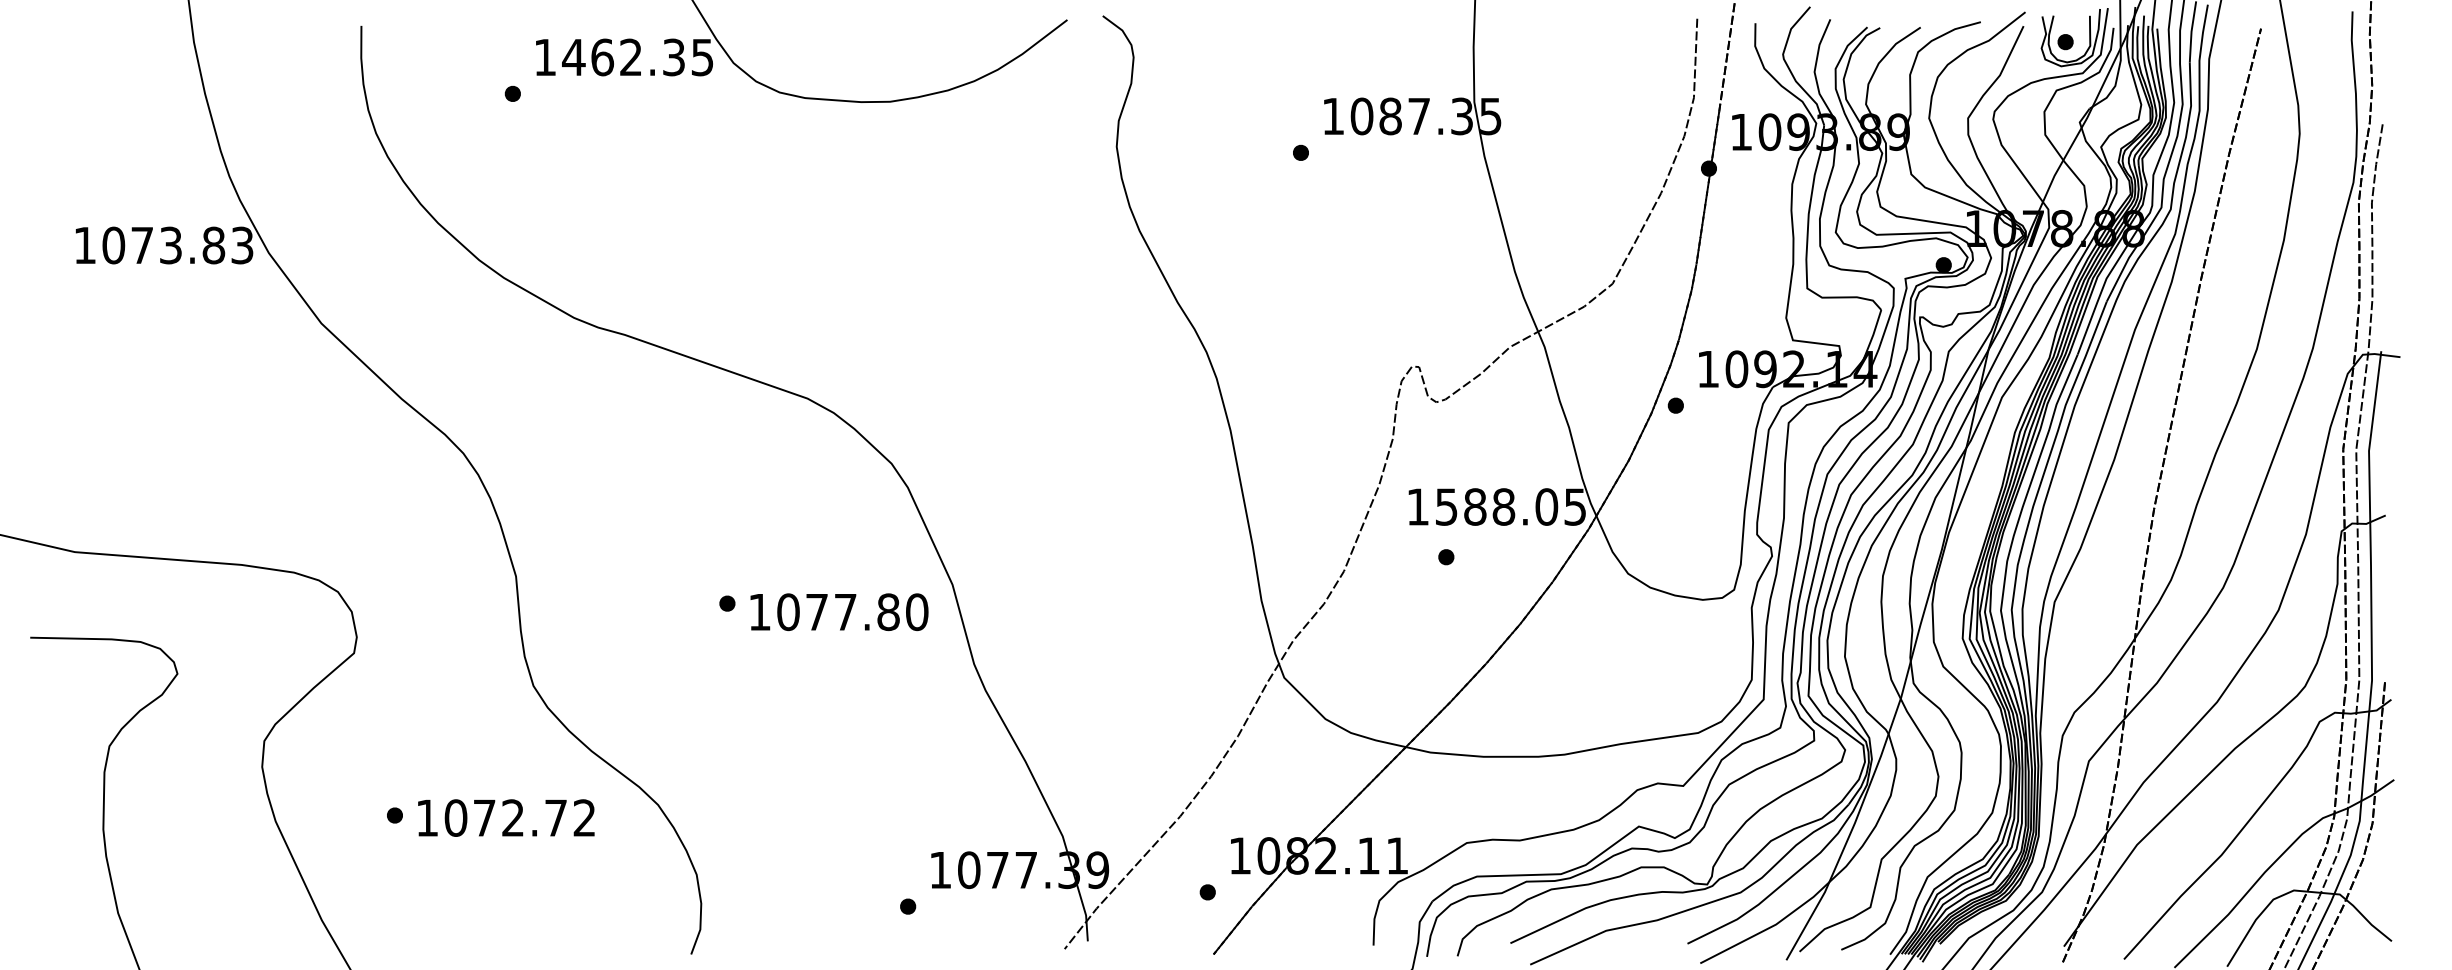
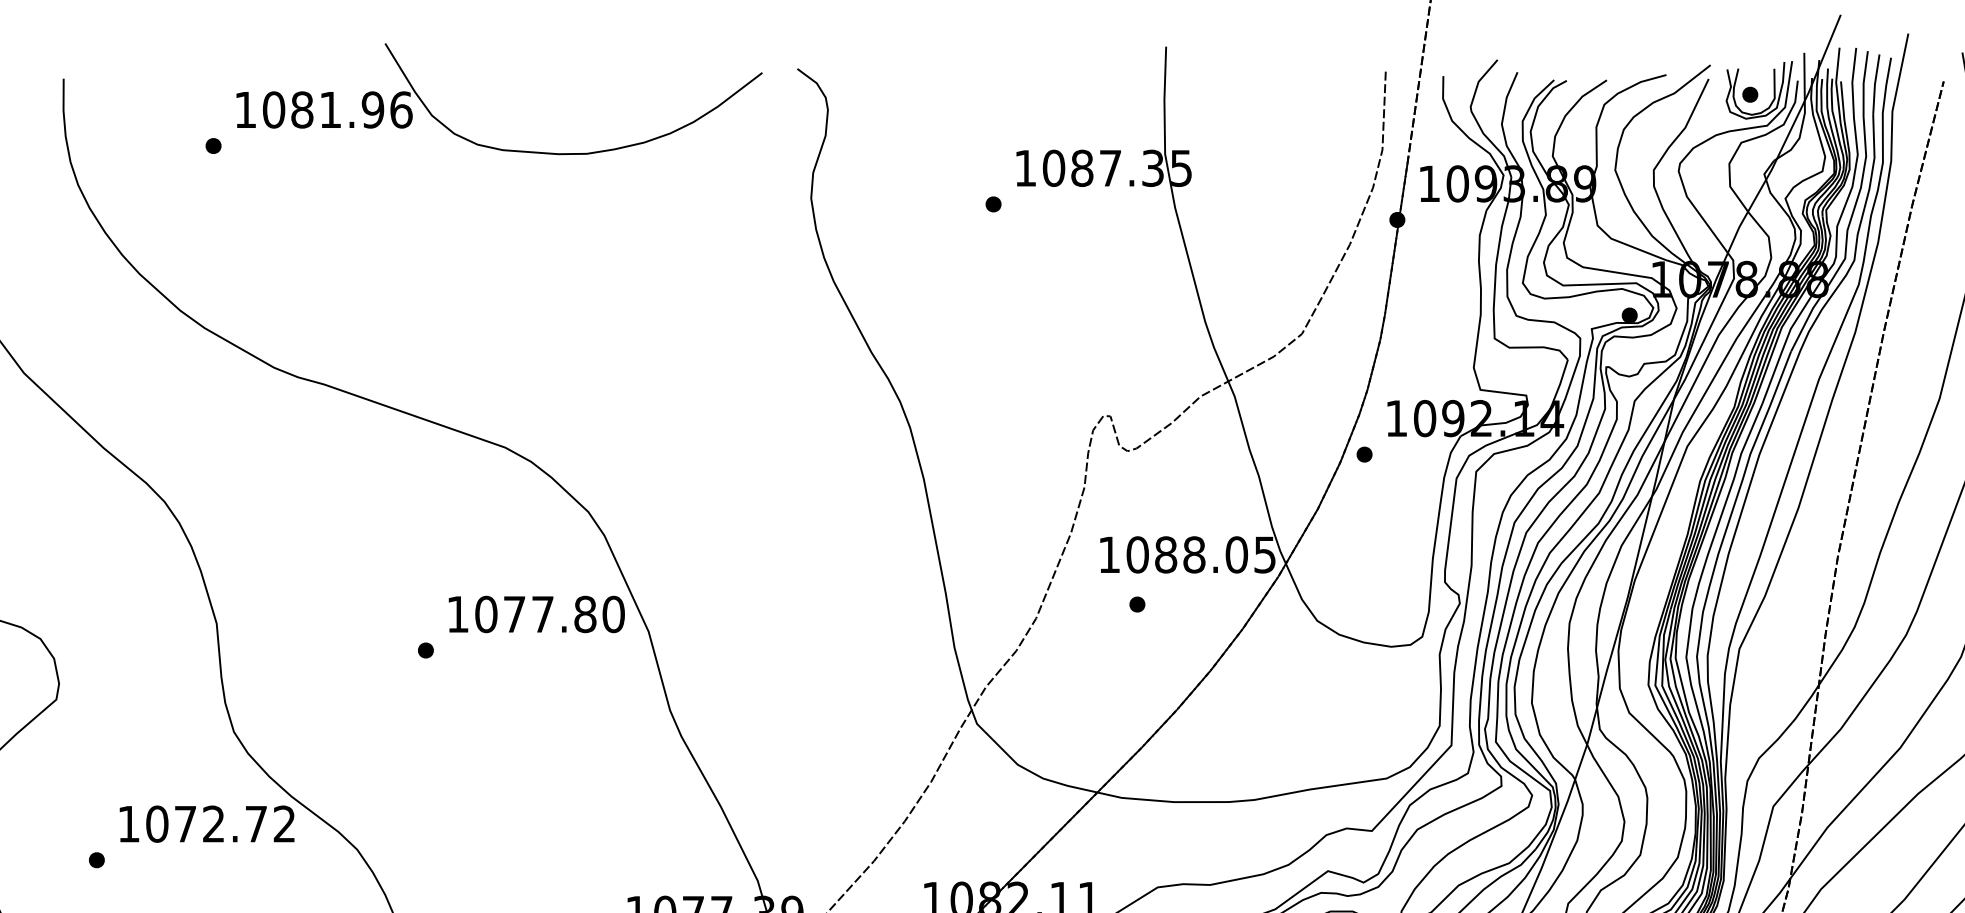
text: (638, 57) -> (337, 110), 1462.35 -> 1081.96
text: (1446, 506) -> (1137, 554), 1588.05 -> 1088.05
text: (839, 612) -> (536, 614), moved
text: (506, 817) -> (207, 823), moved

